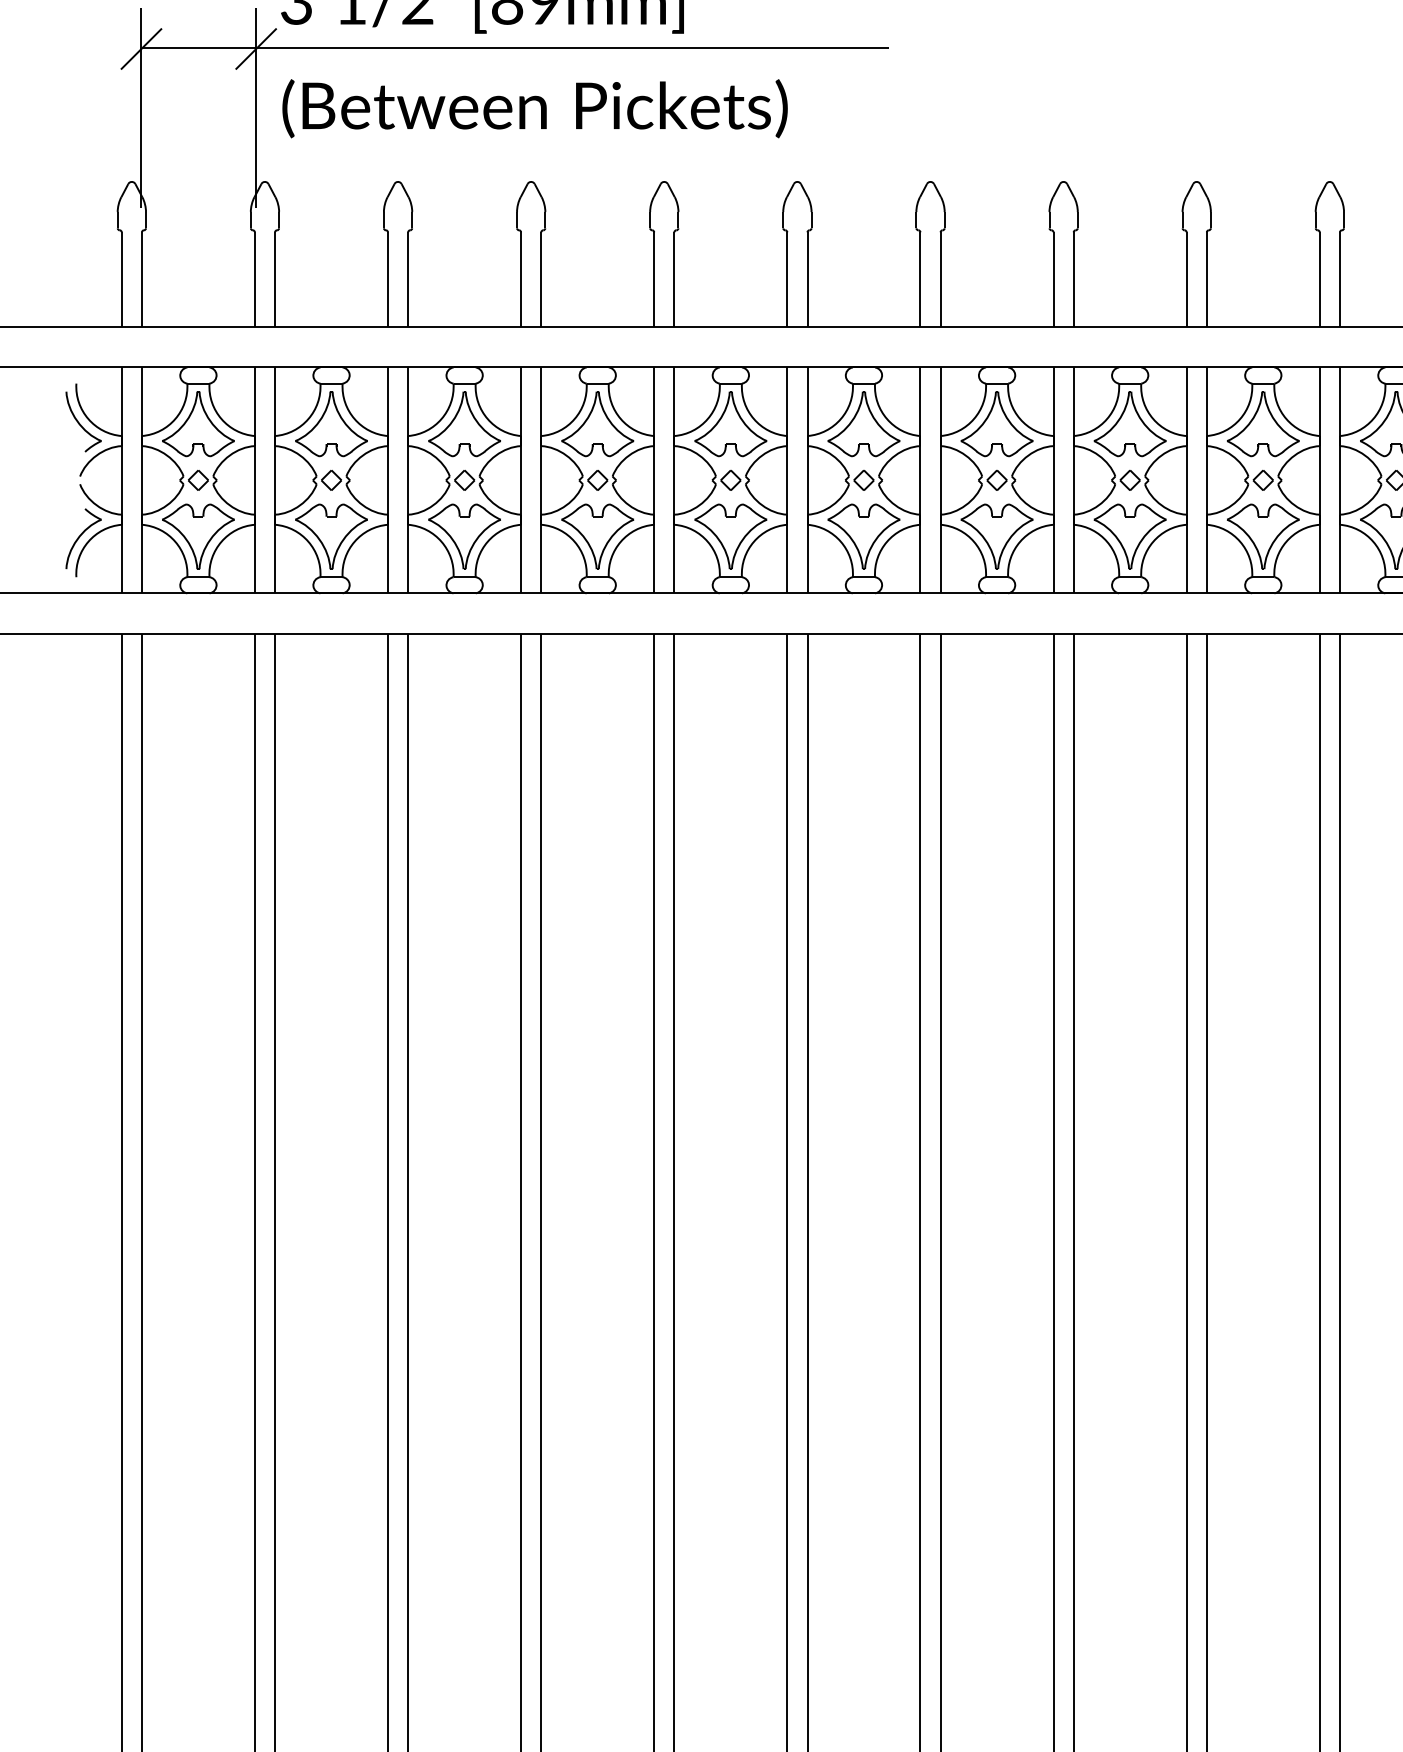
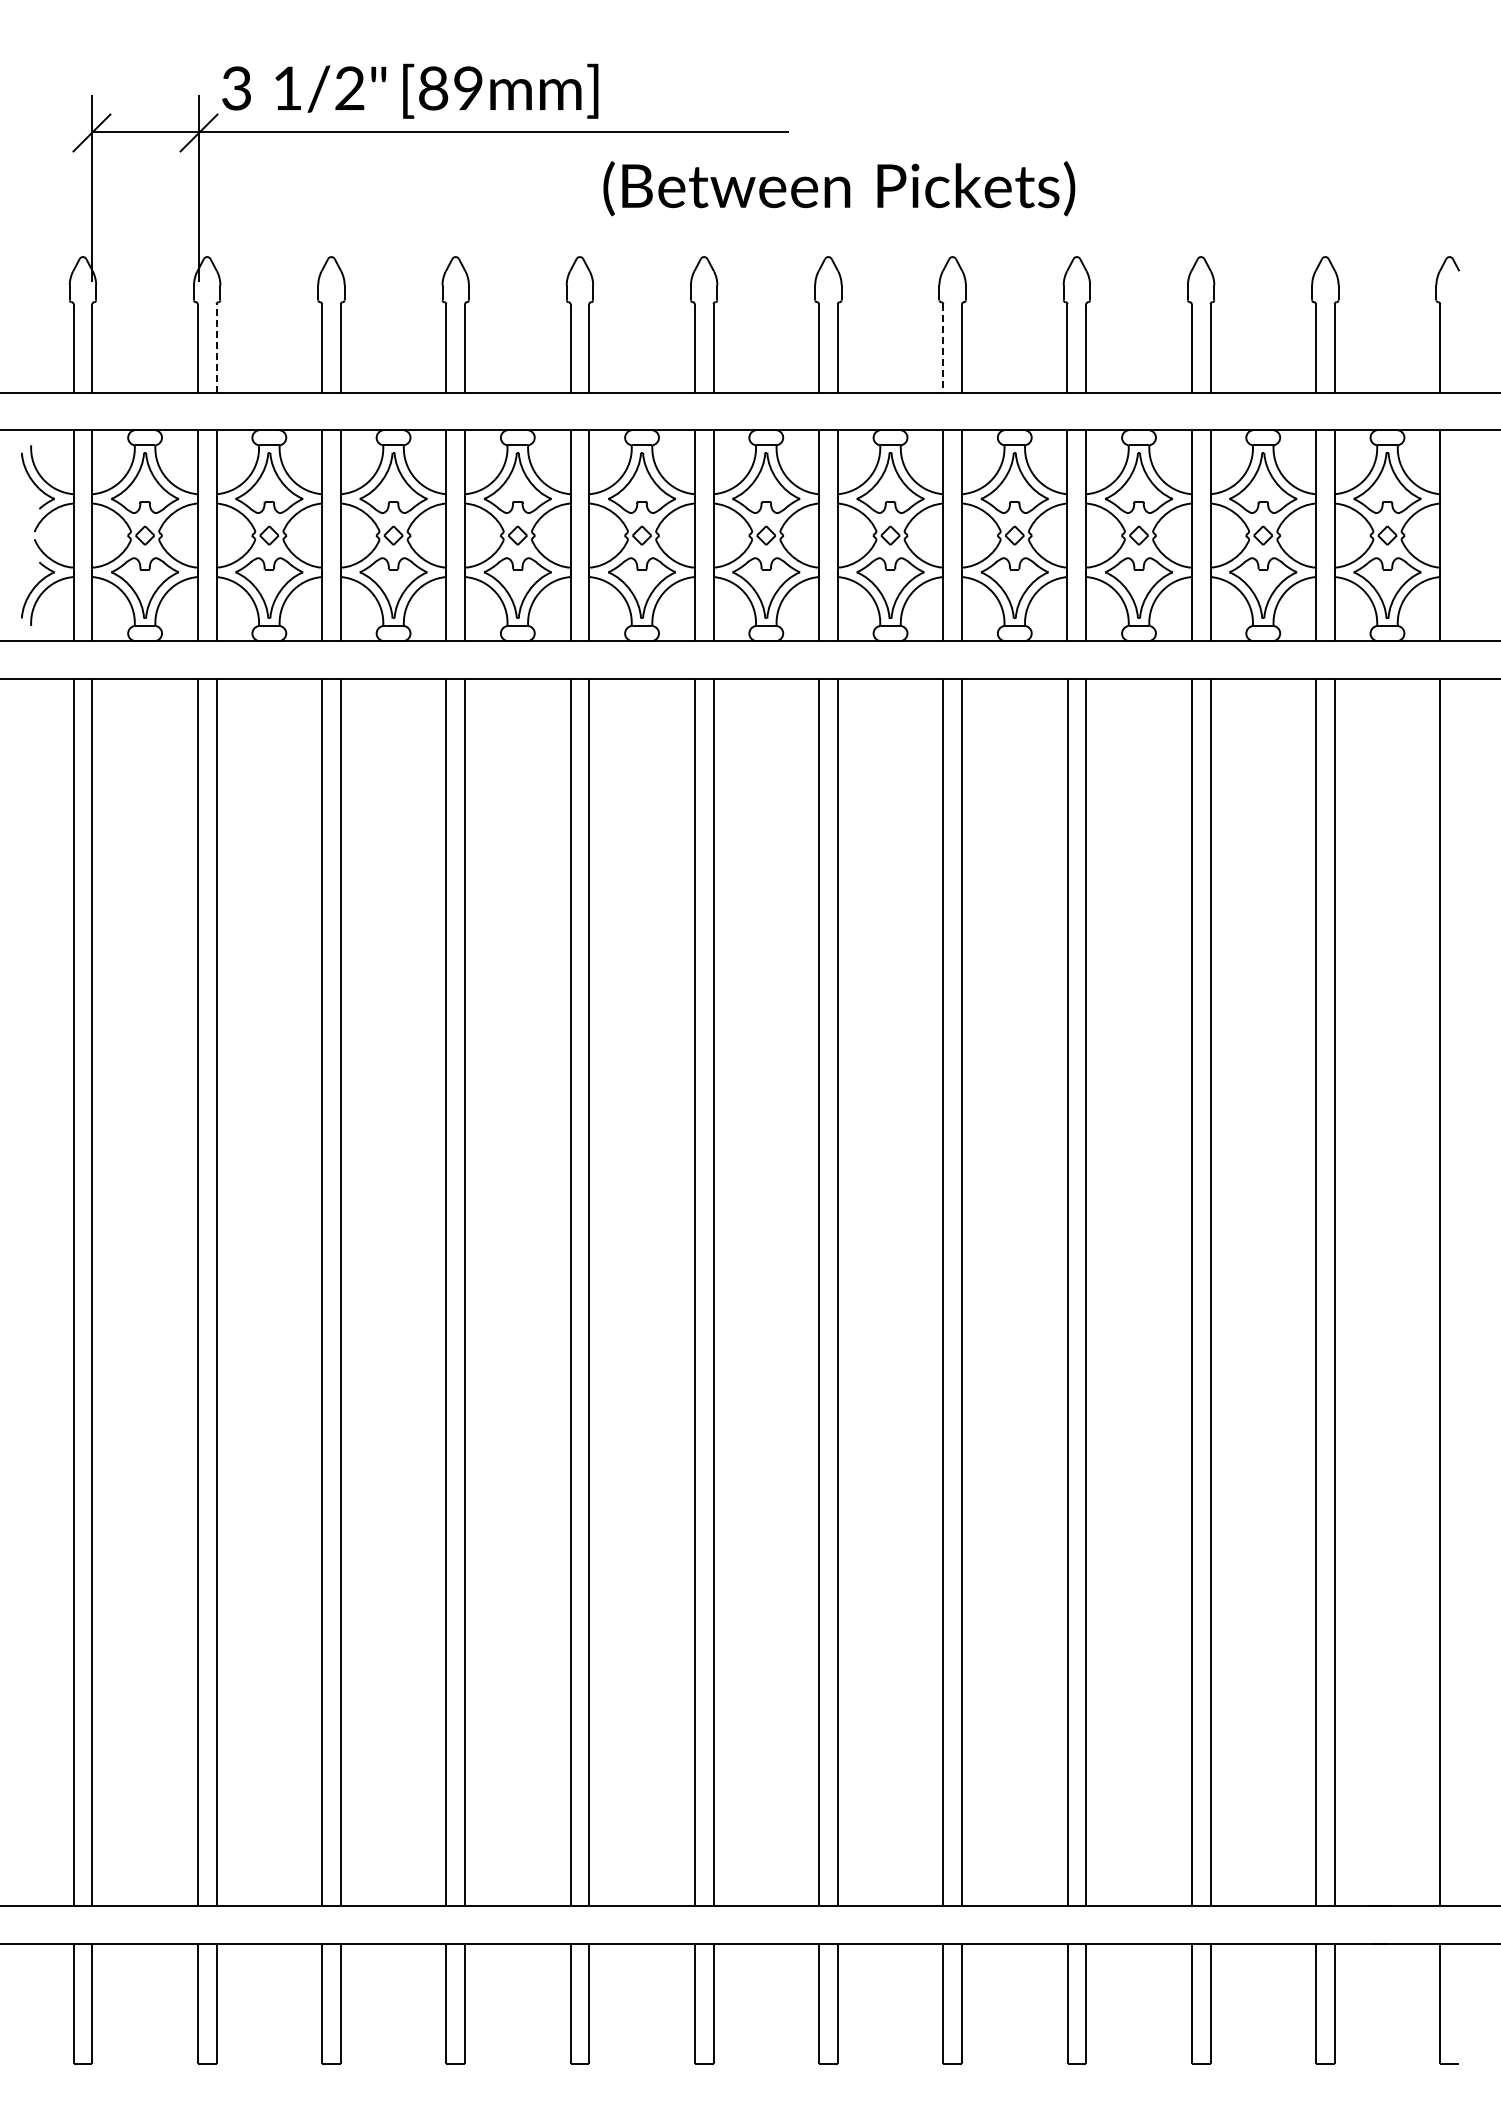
text: (535, 108) -> (839, 188), moved
line: (274, 278) -> (216, 347), solid -> dashed
line: (1053, 279) -> (943, 348), solid -> dashed

